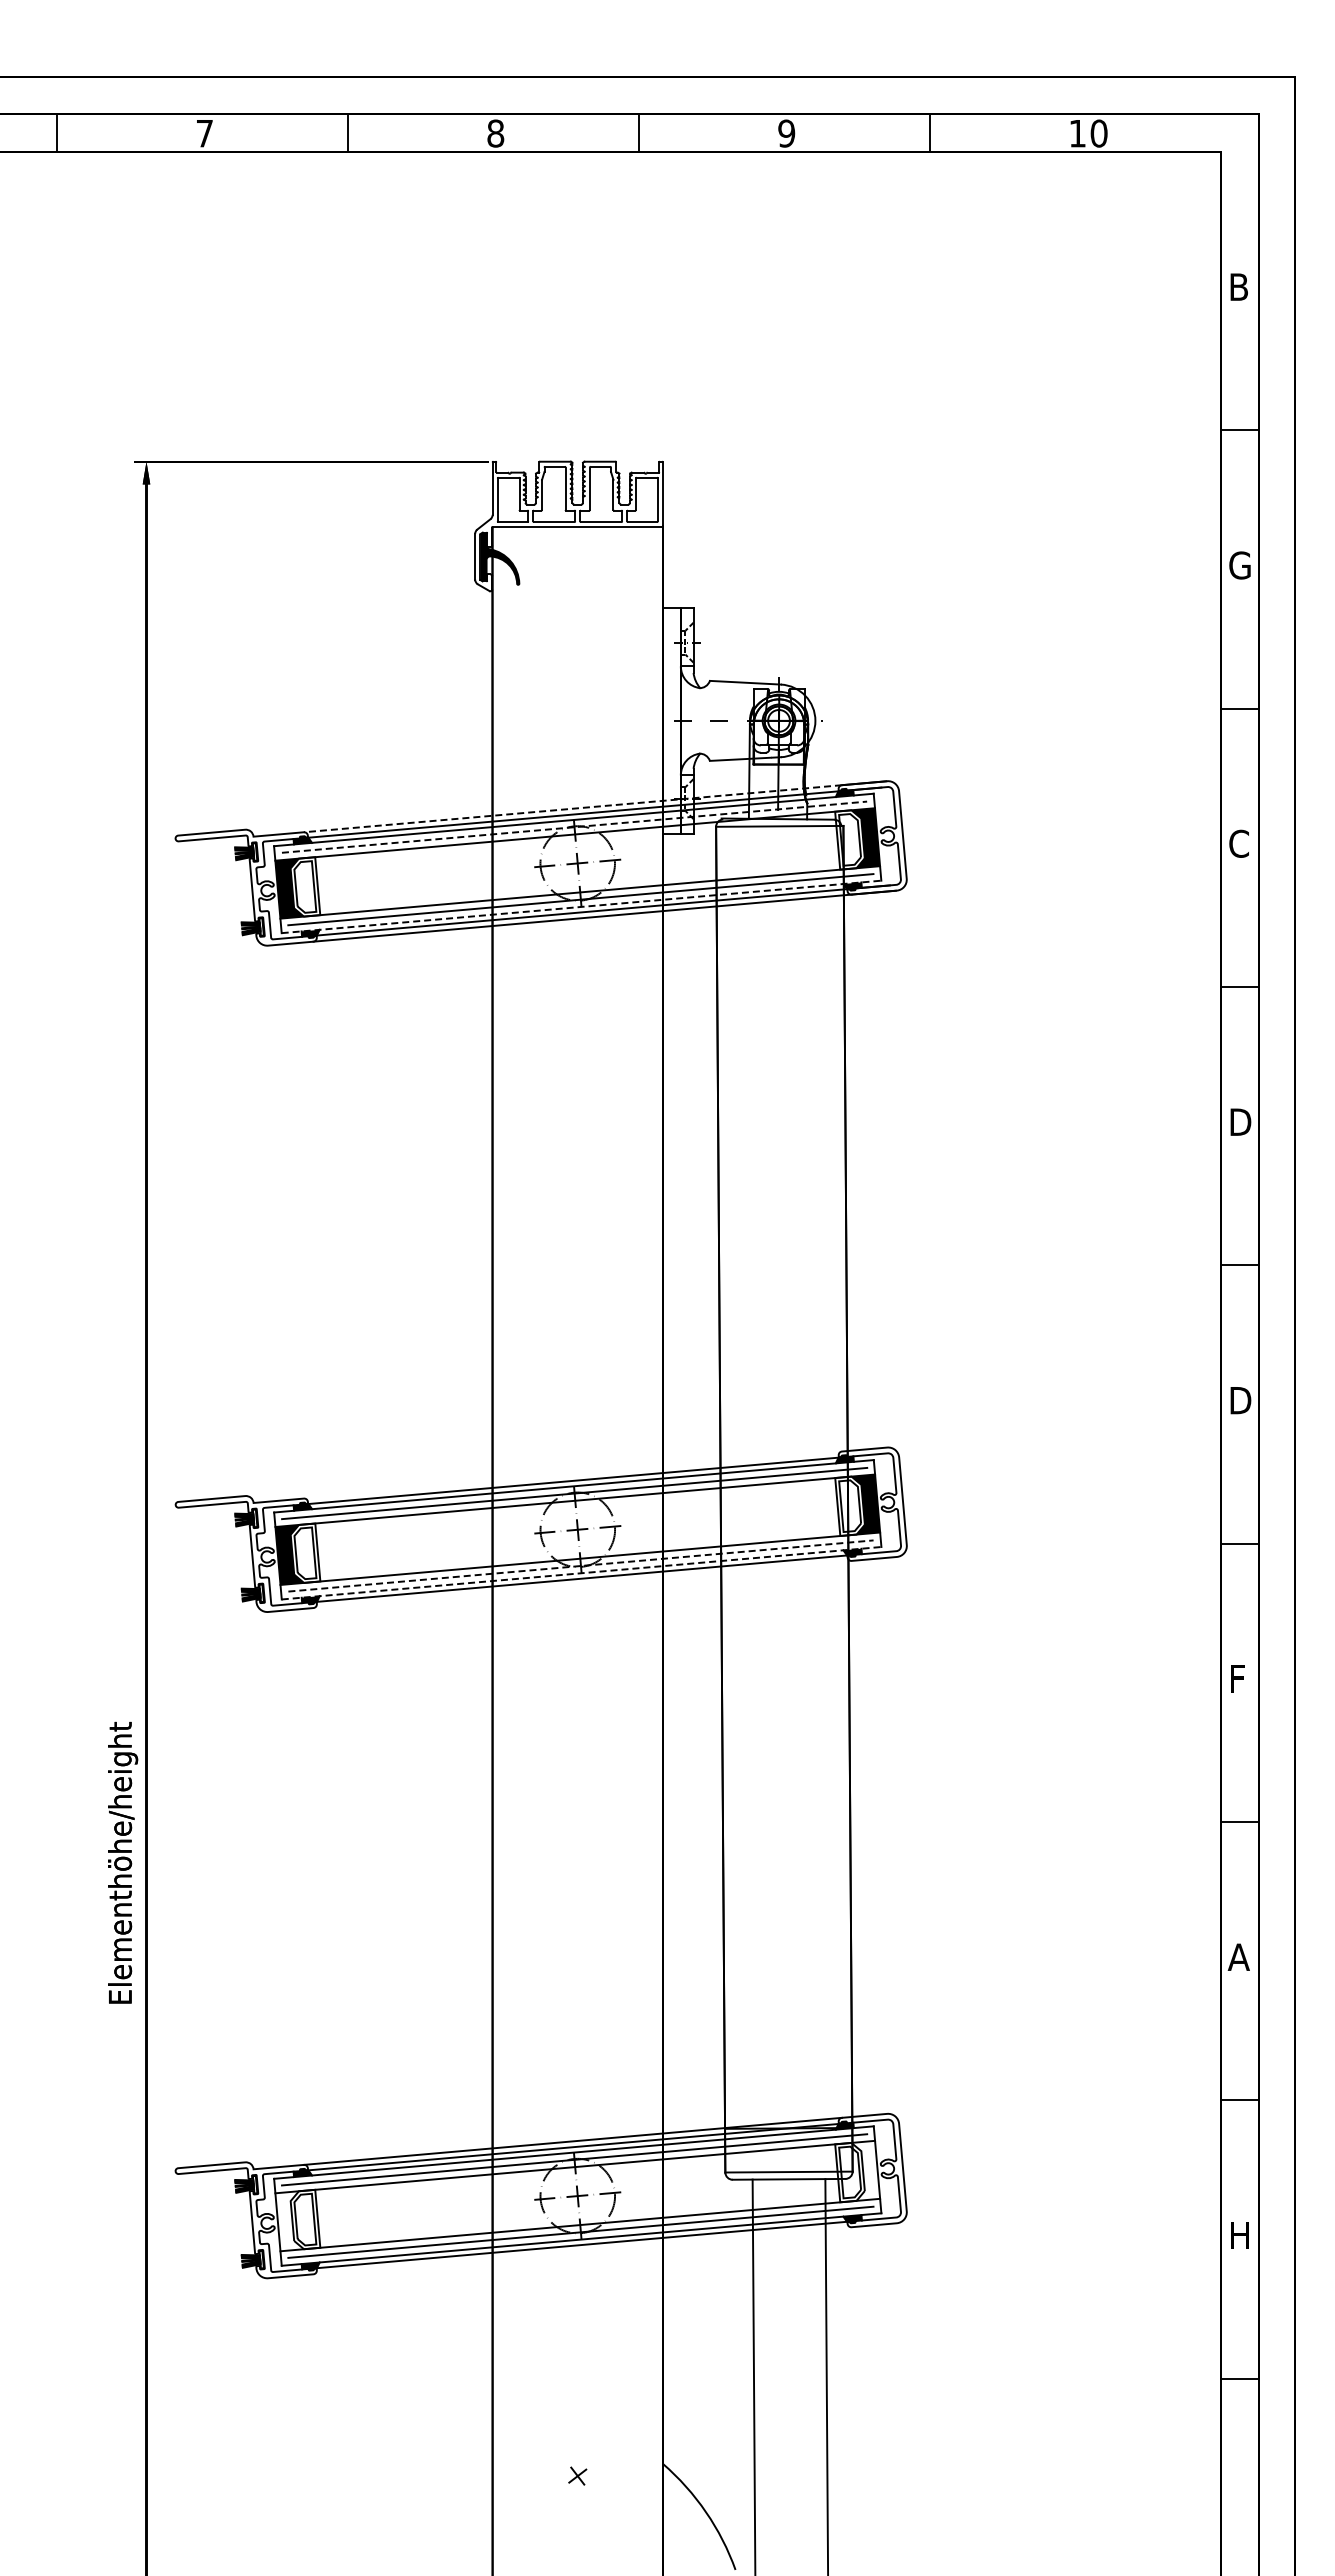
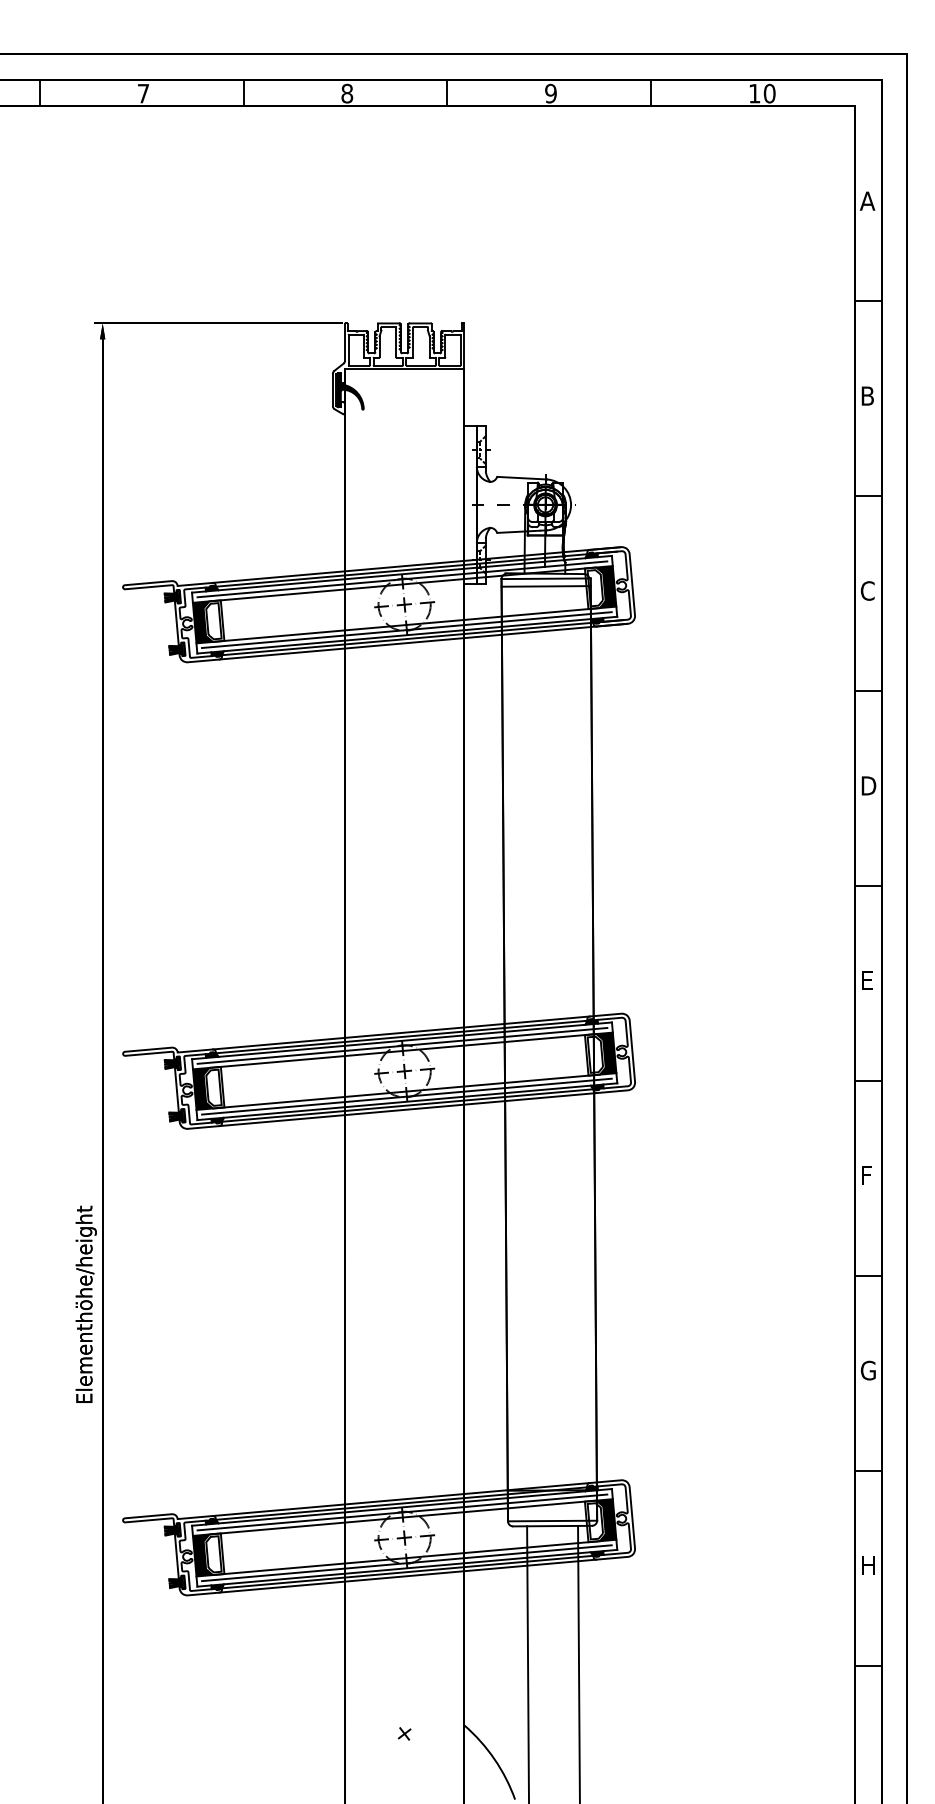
text: (1238, 286) -> (867, 200), B -> A
text: (1239, 565) -> (868, 396), G -> B
line: (572, 808) -> (400, 566), dashed -> solid
line: (574, 827) -> (402, 579), dashed -> solid
line: (779, 836) -> (545, 585), added
line: (581, 906) -> (407, 634), dashed -> solid
text: (1240, 1400) -> (868, 980), D -> E
line: (573, 1474) -> (401, 1032), added
line: (580, 1566) -> (406, 1097), dashed -> solid
line: (581, 1573) -> (407, 1101), dashed -> solid
line: (582, 1584) -> (407, 1109), added
text: (1238, 1957) -> (867, 1370), A -> G
fill: (865, 2170) -> (606, 1519), added
fill: (289, 2221) -> (202, 1555), added
line: (582, 2250) -> (407, 1575), added

